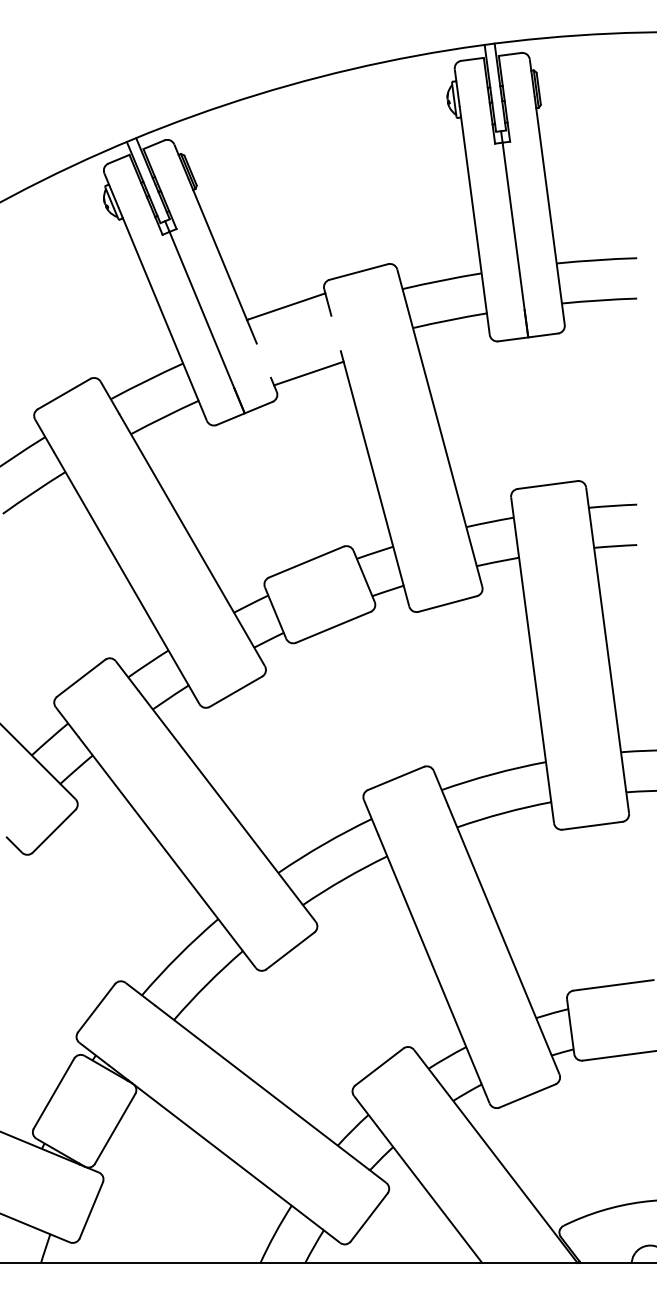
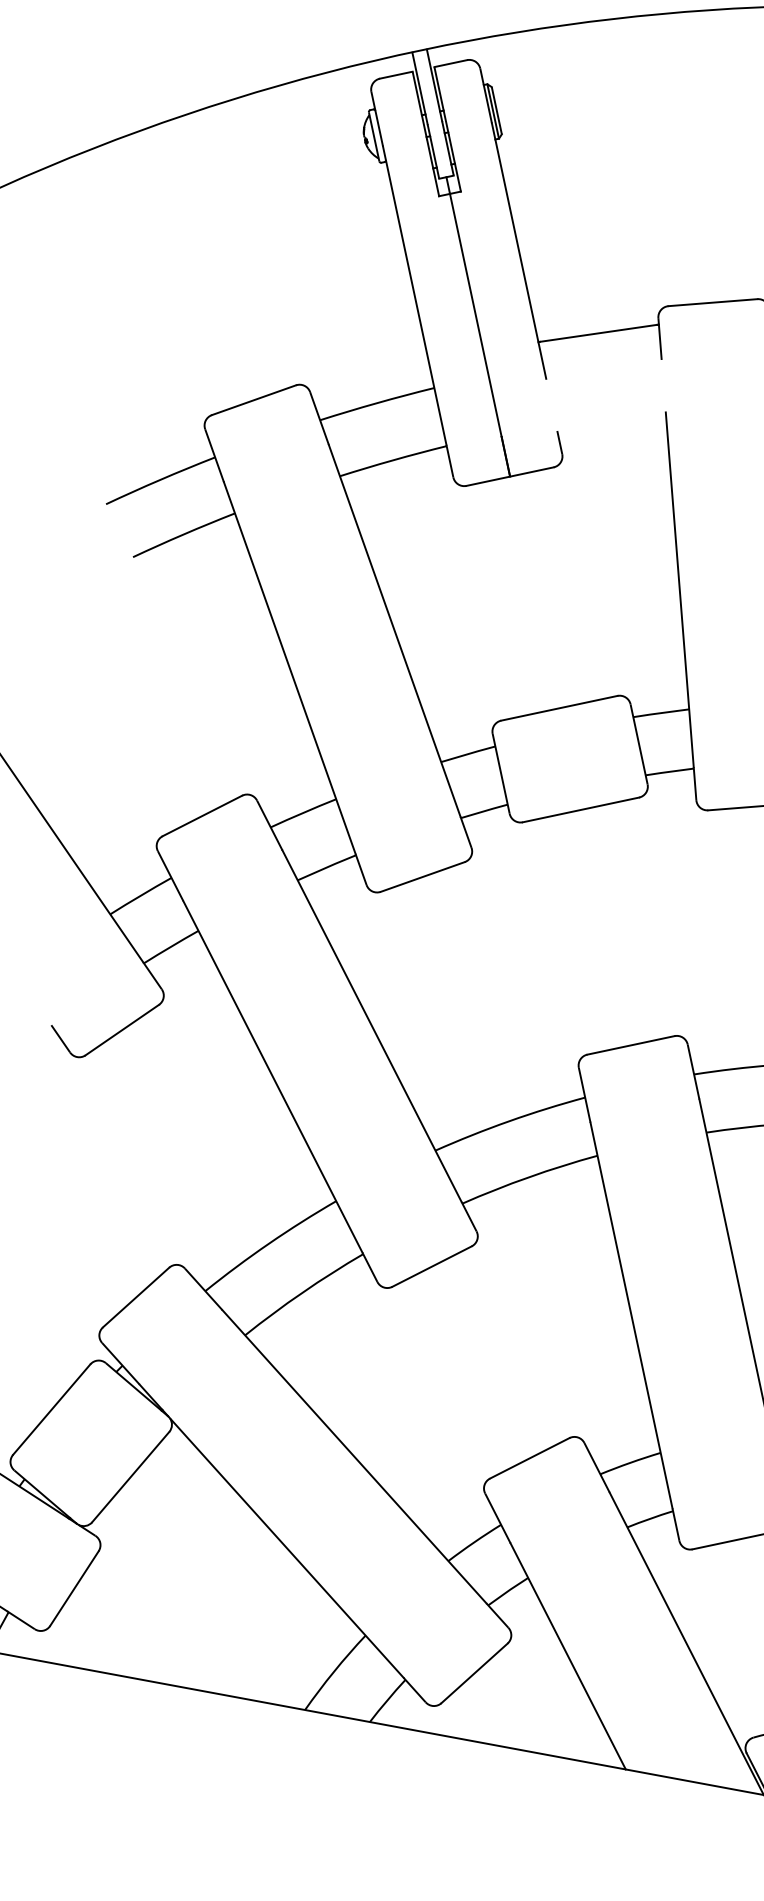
line: (308, 373) -> (613, 435), removed

